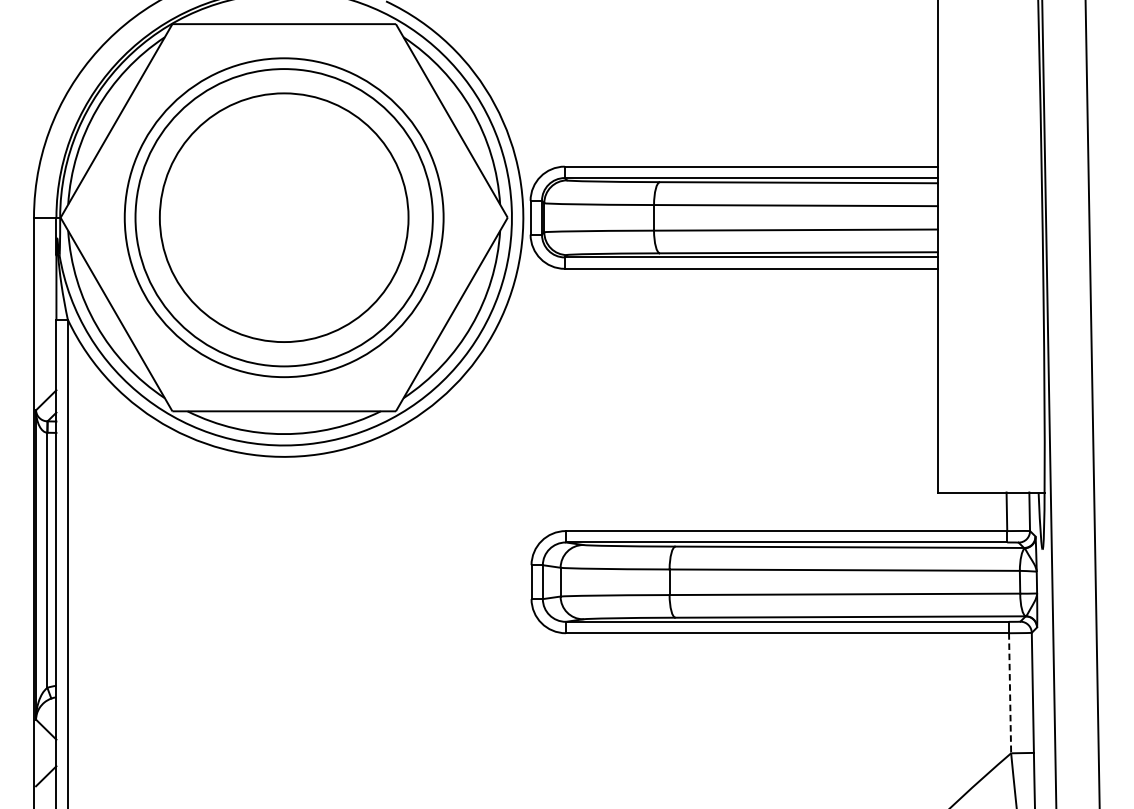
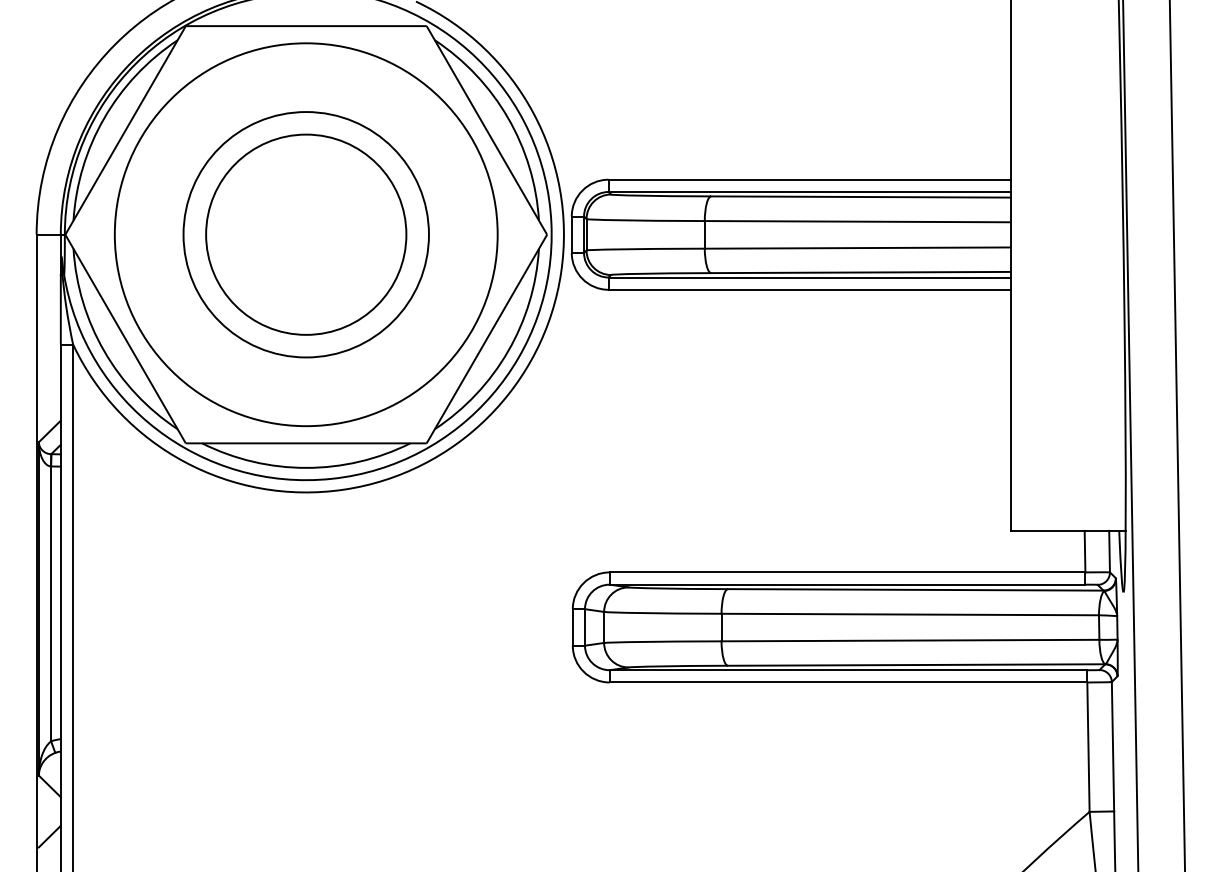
circle: (283, 217) -> (305, 234), size x0.71
circle: (283, 217) -> (305, 234), size x1.43
circle: (284, 217) -> (306, 234), size x0.62
line: (1010, 693) -> (1088, 747), dashed -> solid

